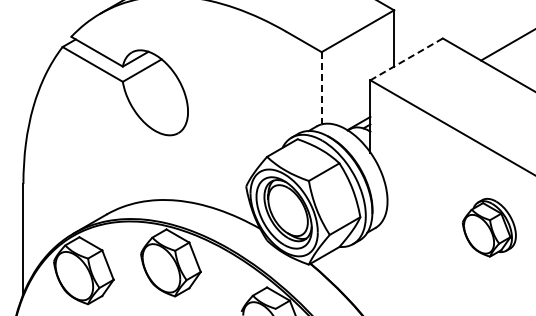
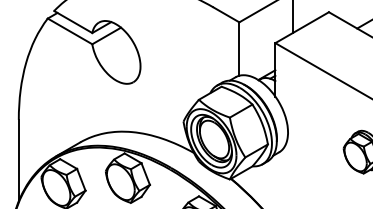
line: (406, 59) -> (302, 27), dashed -> solid
line: (321, 88) -> (239, 49), dashed -> solid

